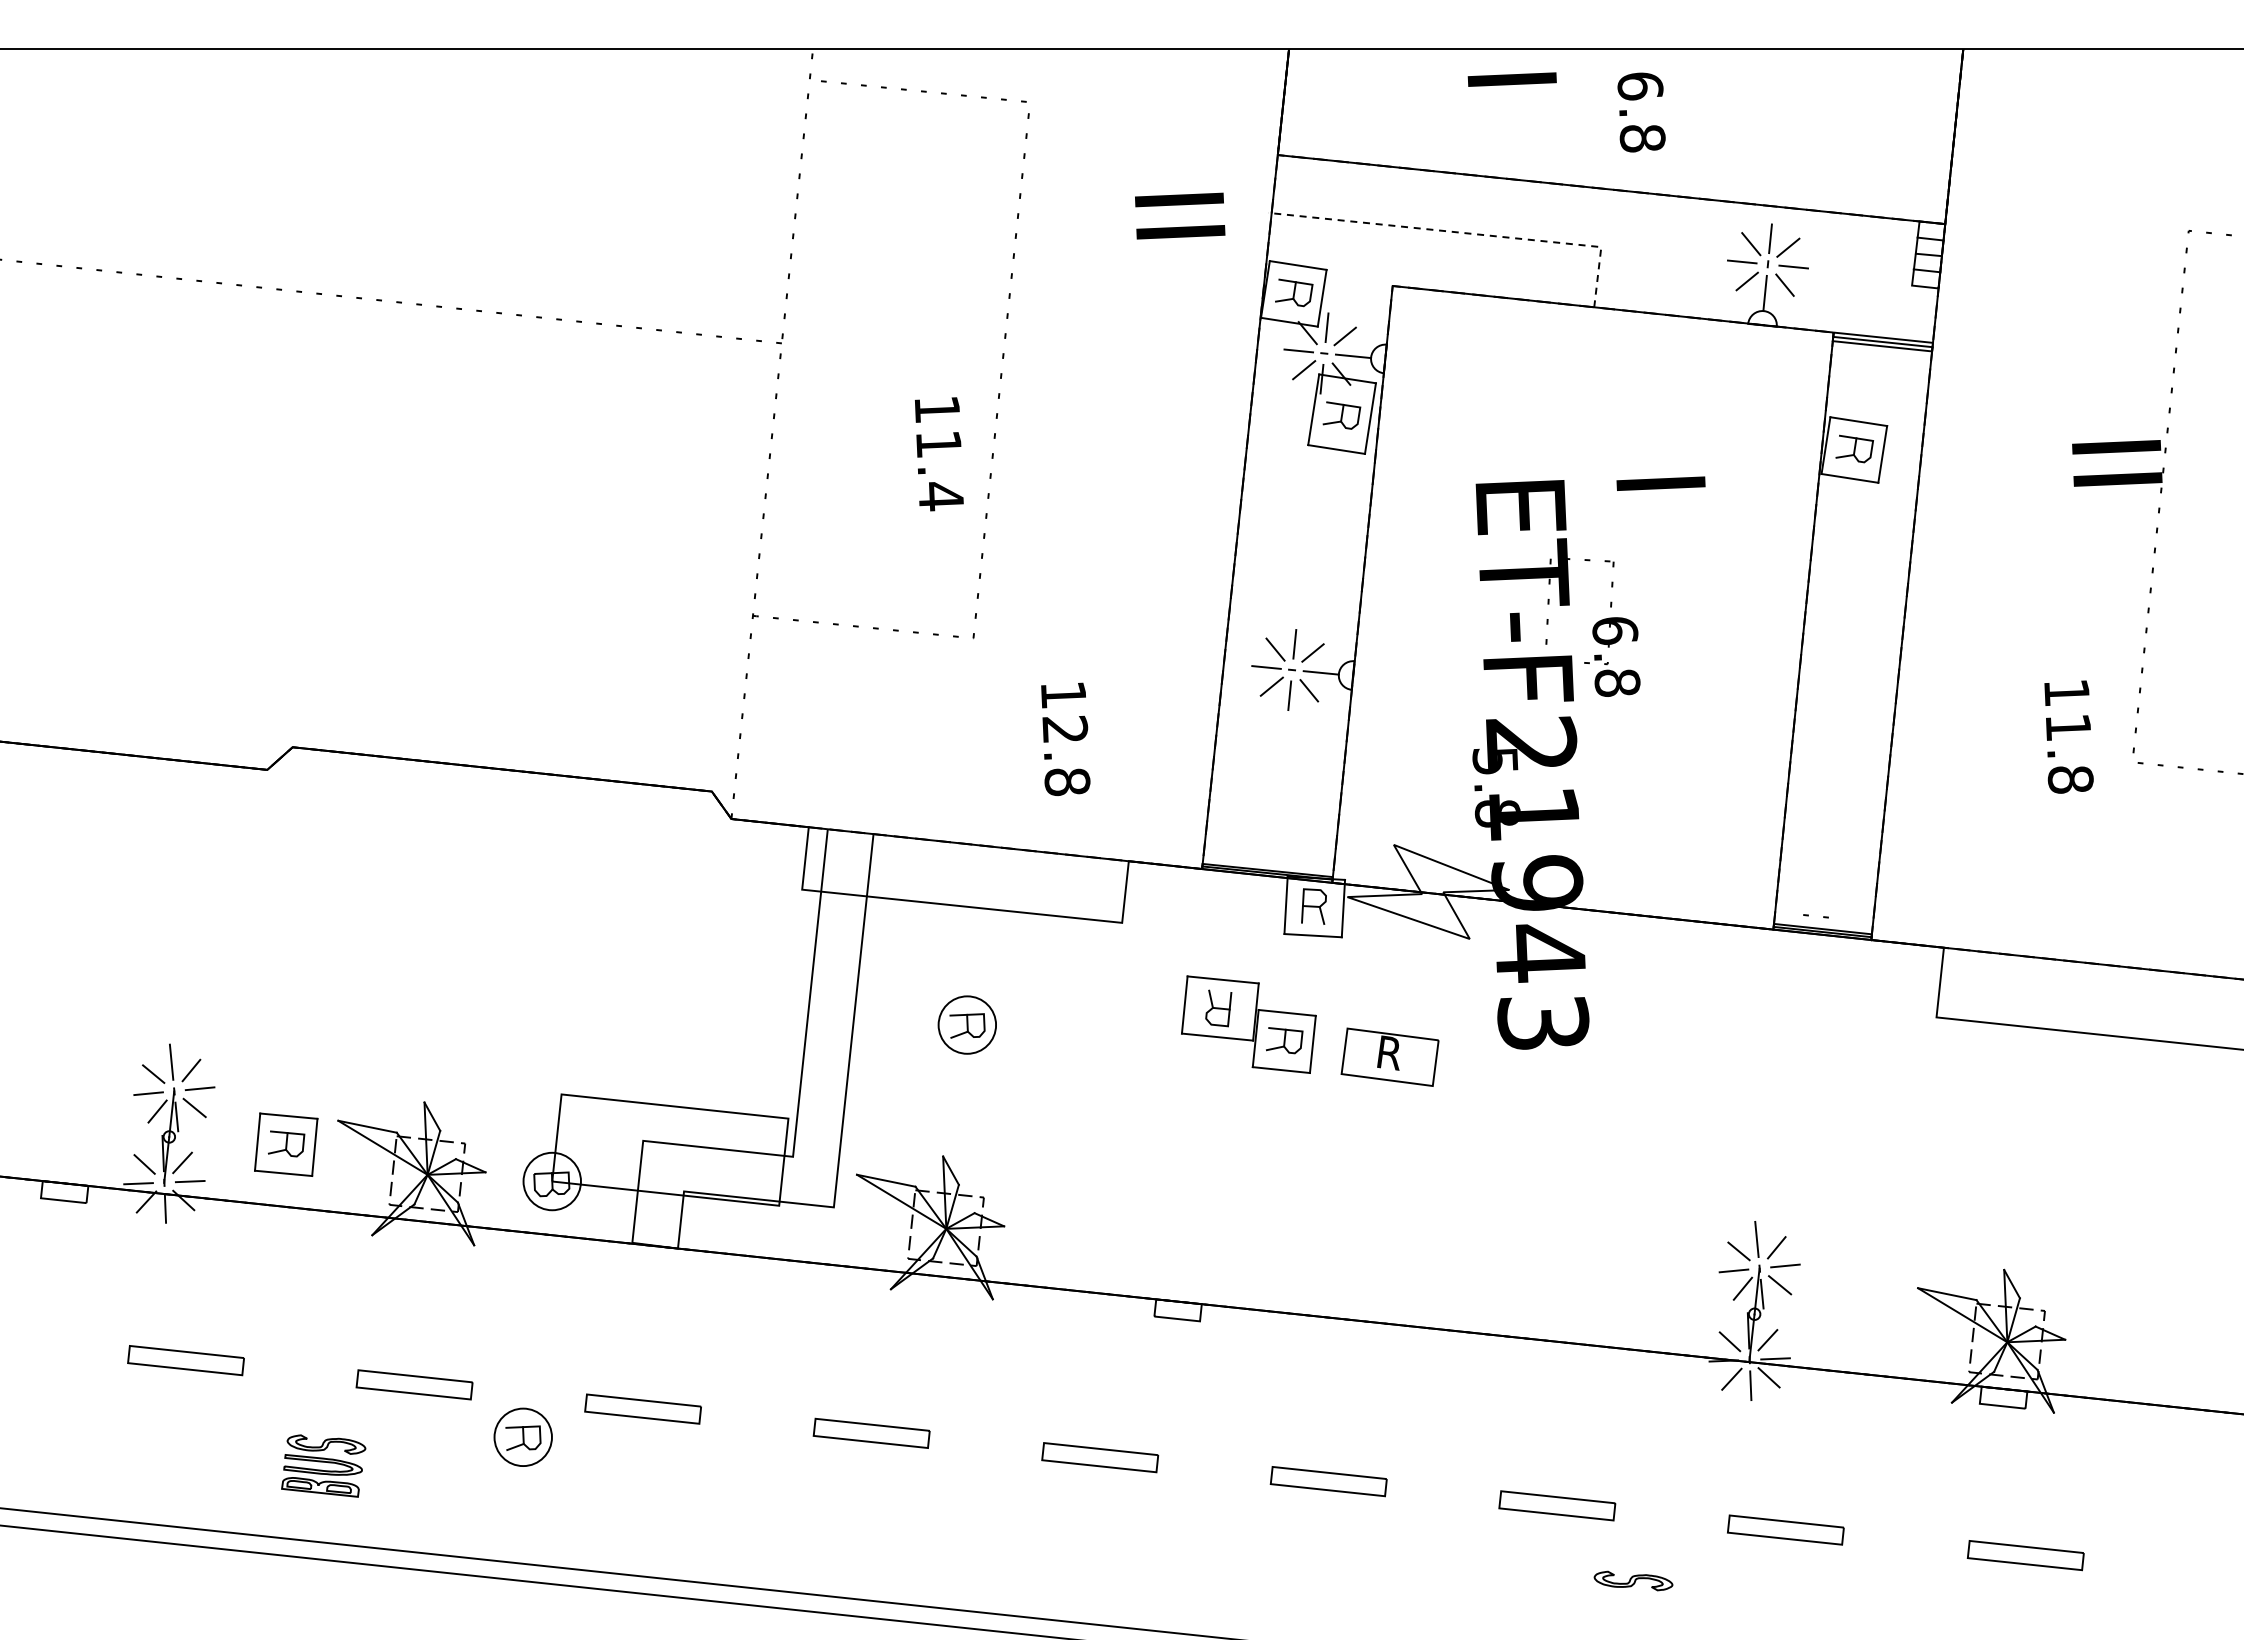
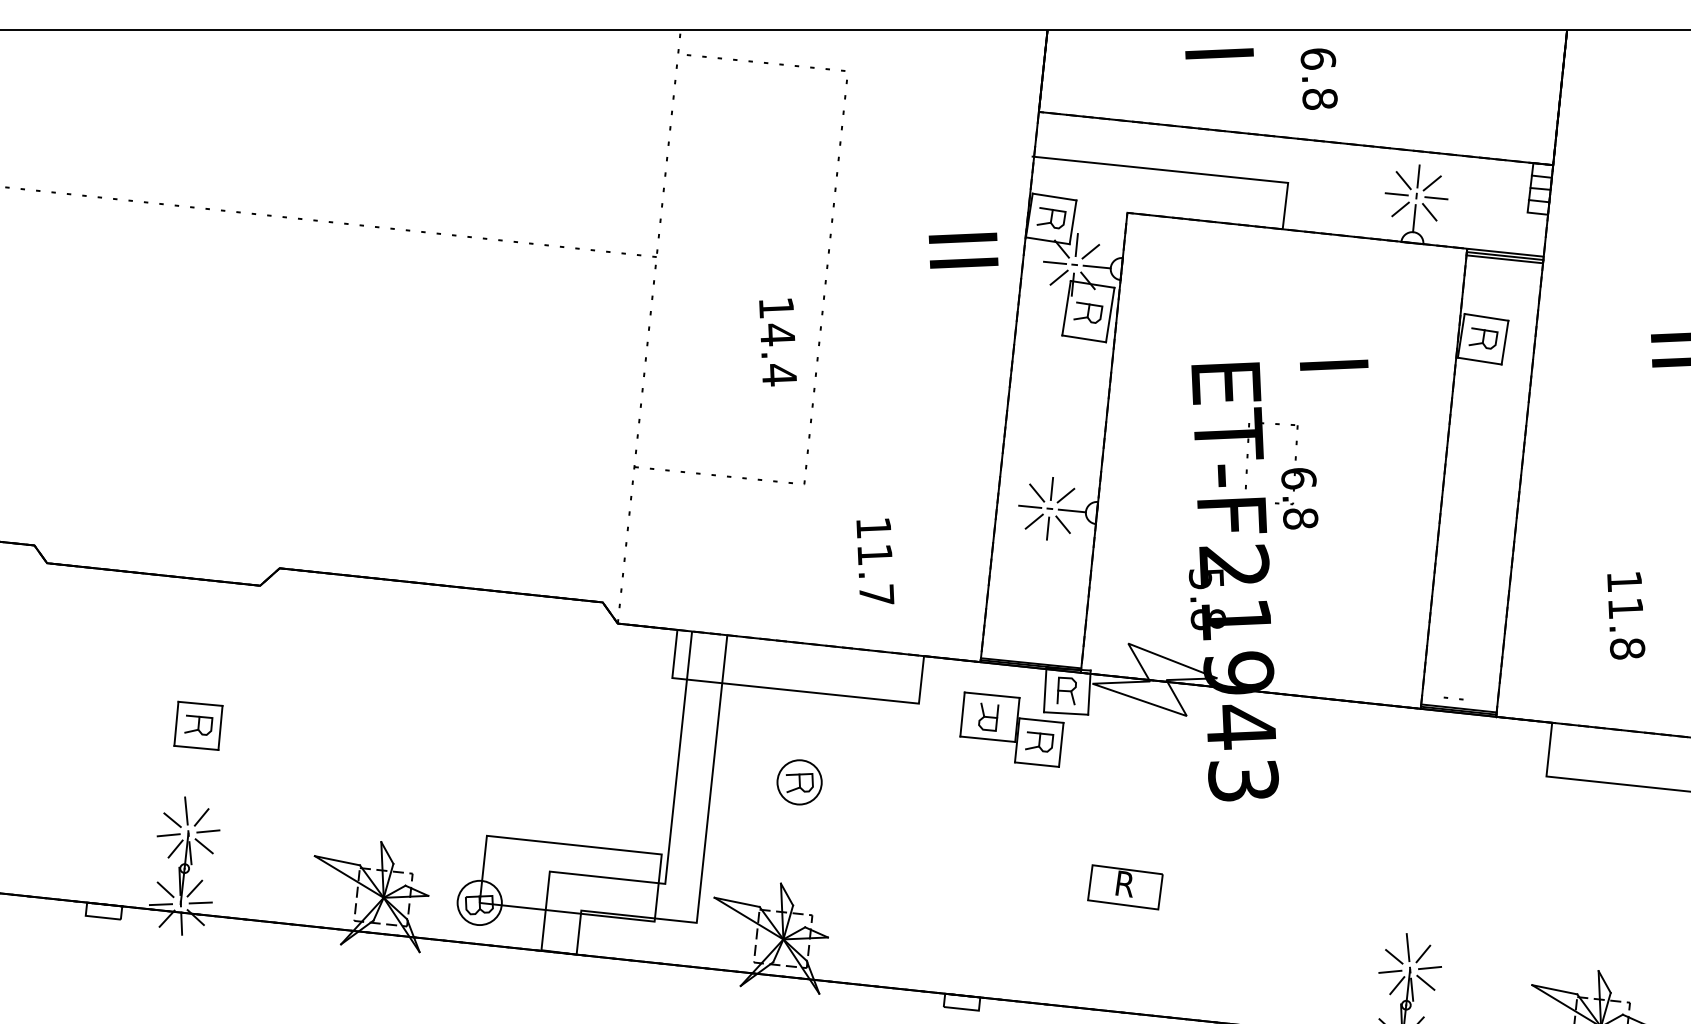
text: (1180, 215) -> (963, 250), moved
line: (1465, 233) -> (1183, 172), dashed -> solid
text: (938, 444) -> (777, 335), 11.4 -> 14.4
text: (2068, 736) -> (1625, 615), moved
text: (1066, 755) -> (876, 574), 12.8 -> 11.7
part: (1248, 1024) -> (1011, 729), moved
part: (1389, 1056) -> (1124, 886), moved
part: (286, 1144) -> (198, 725), moved

